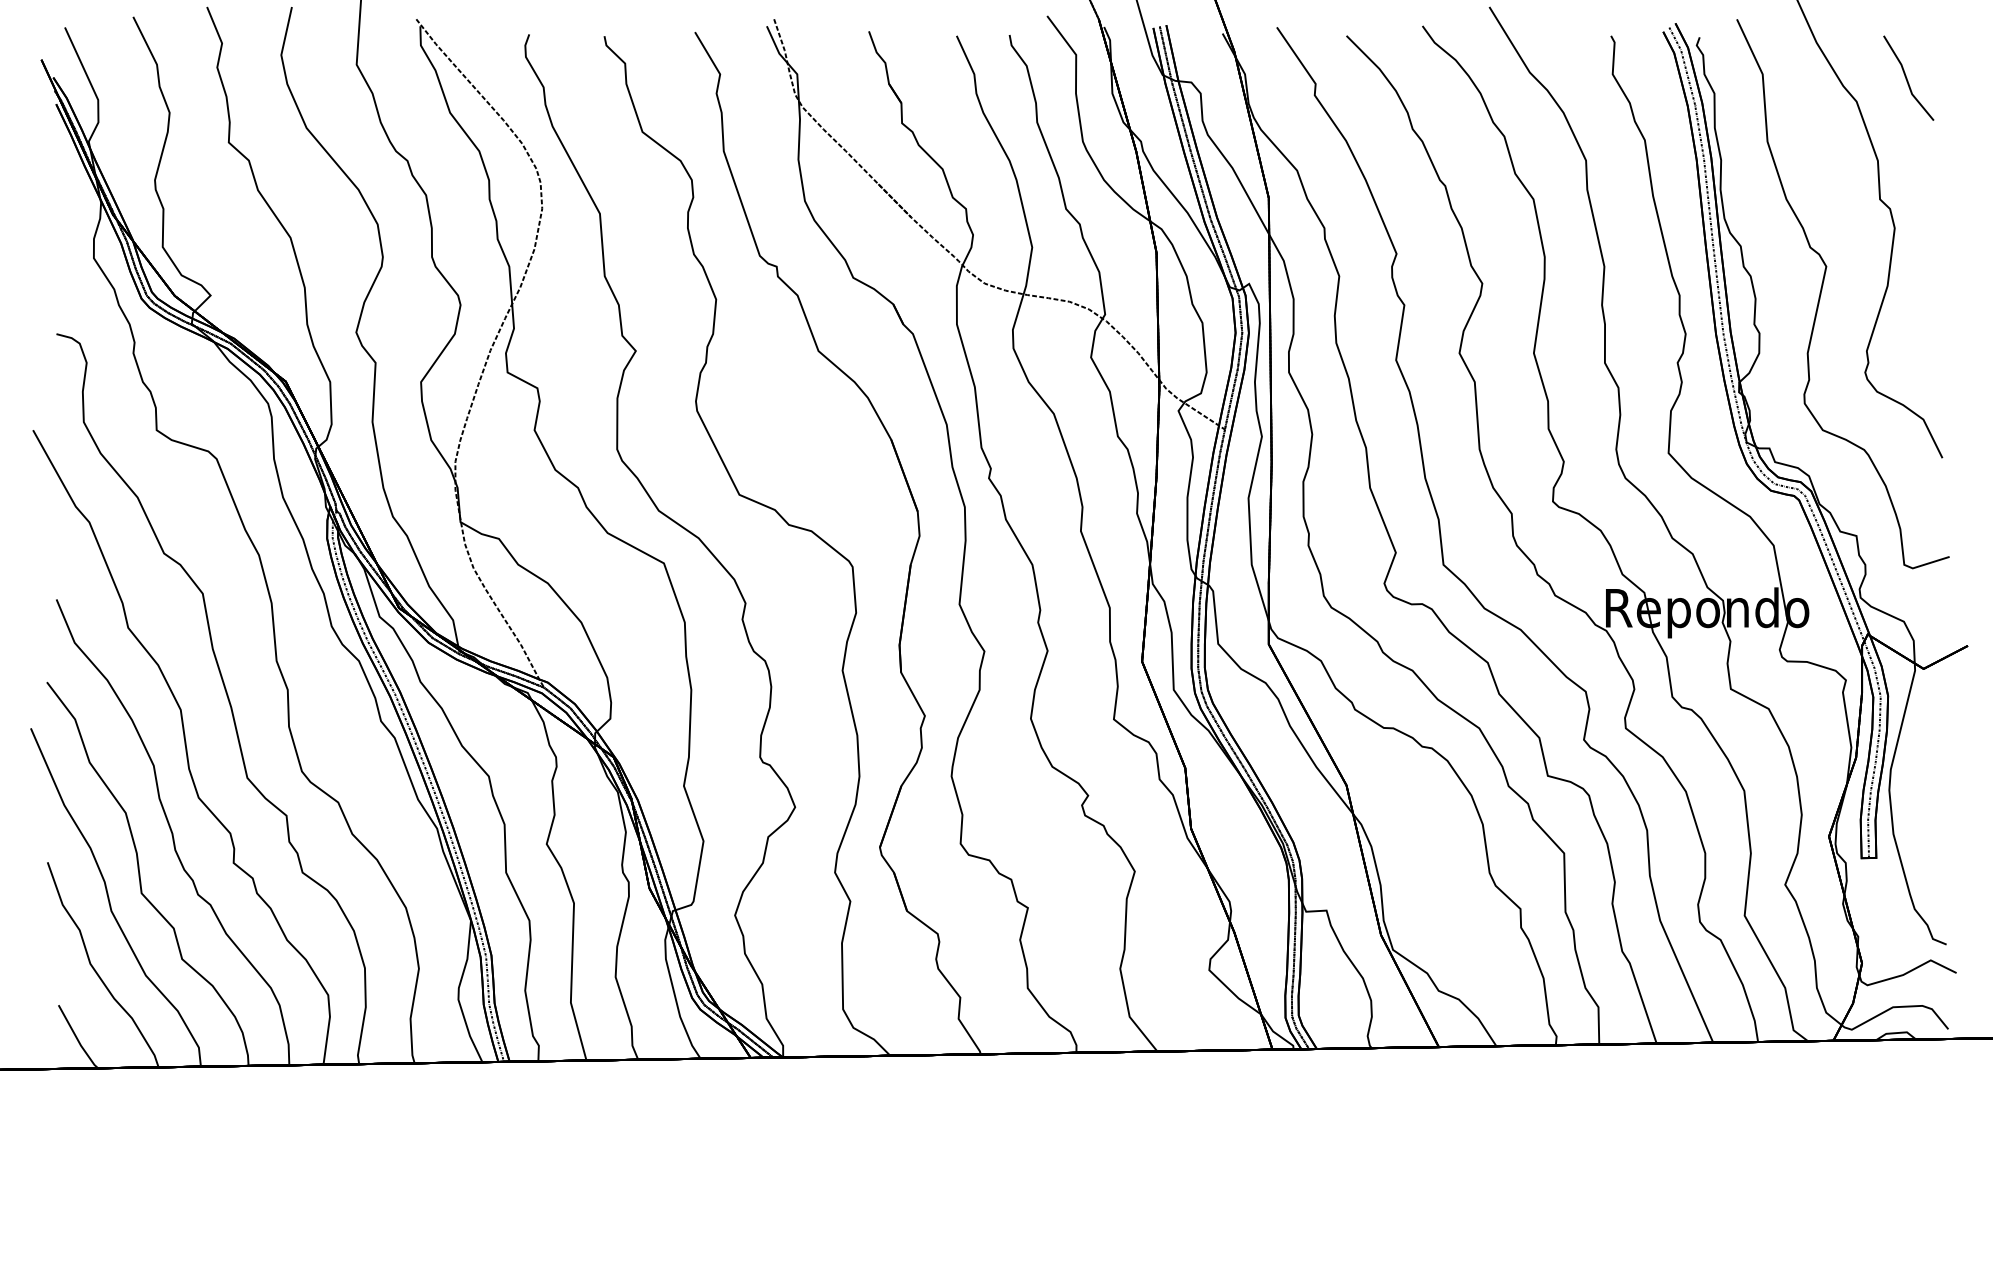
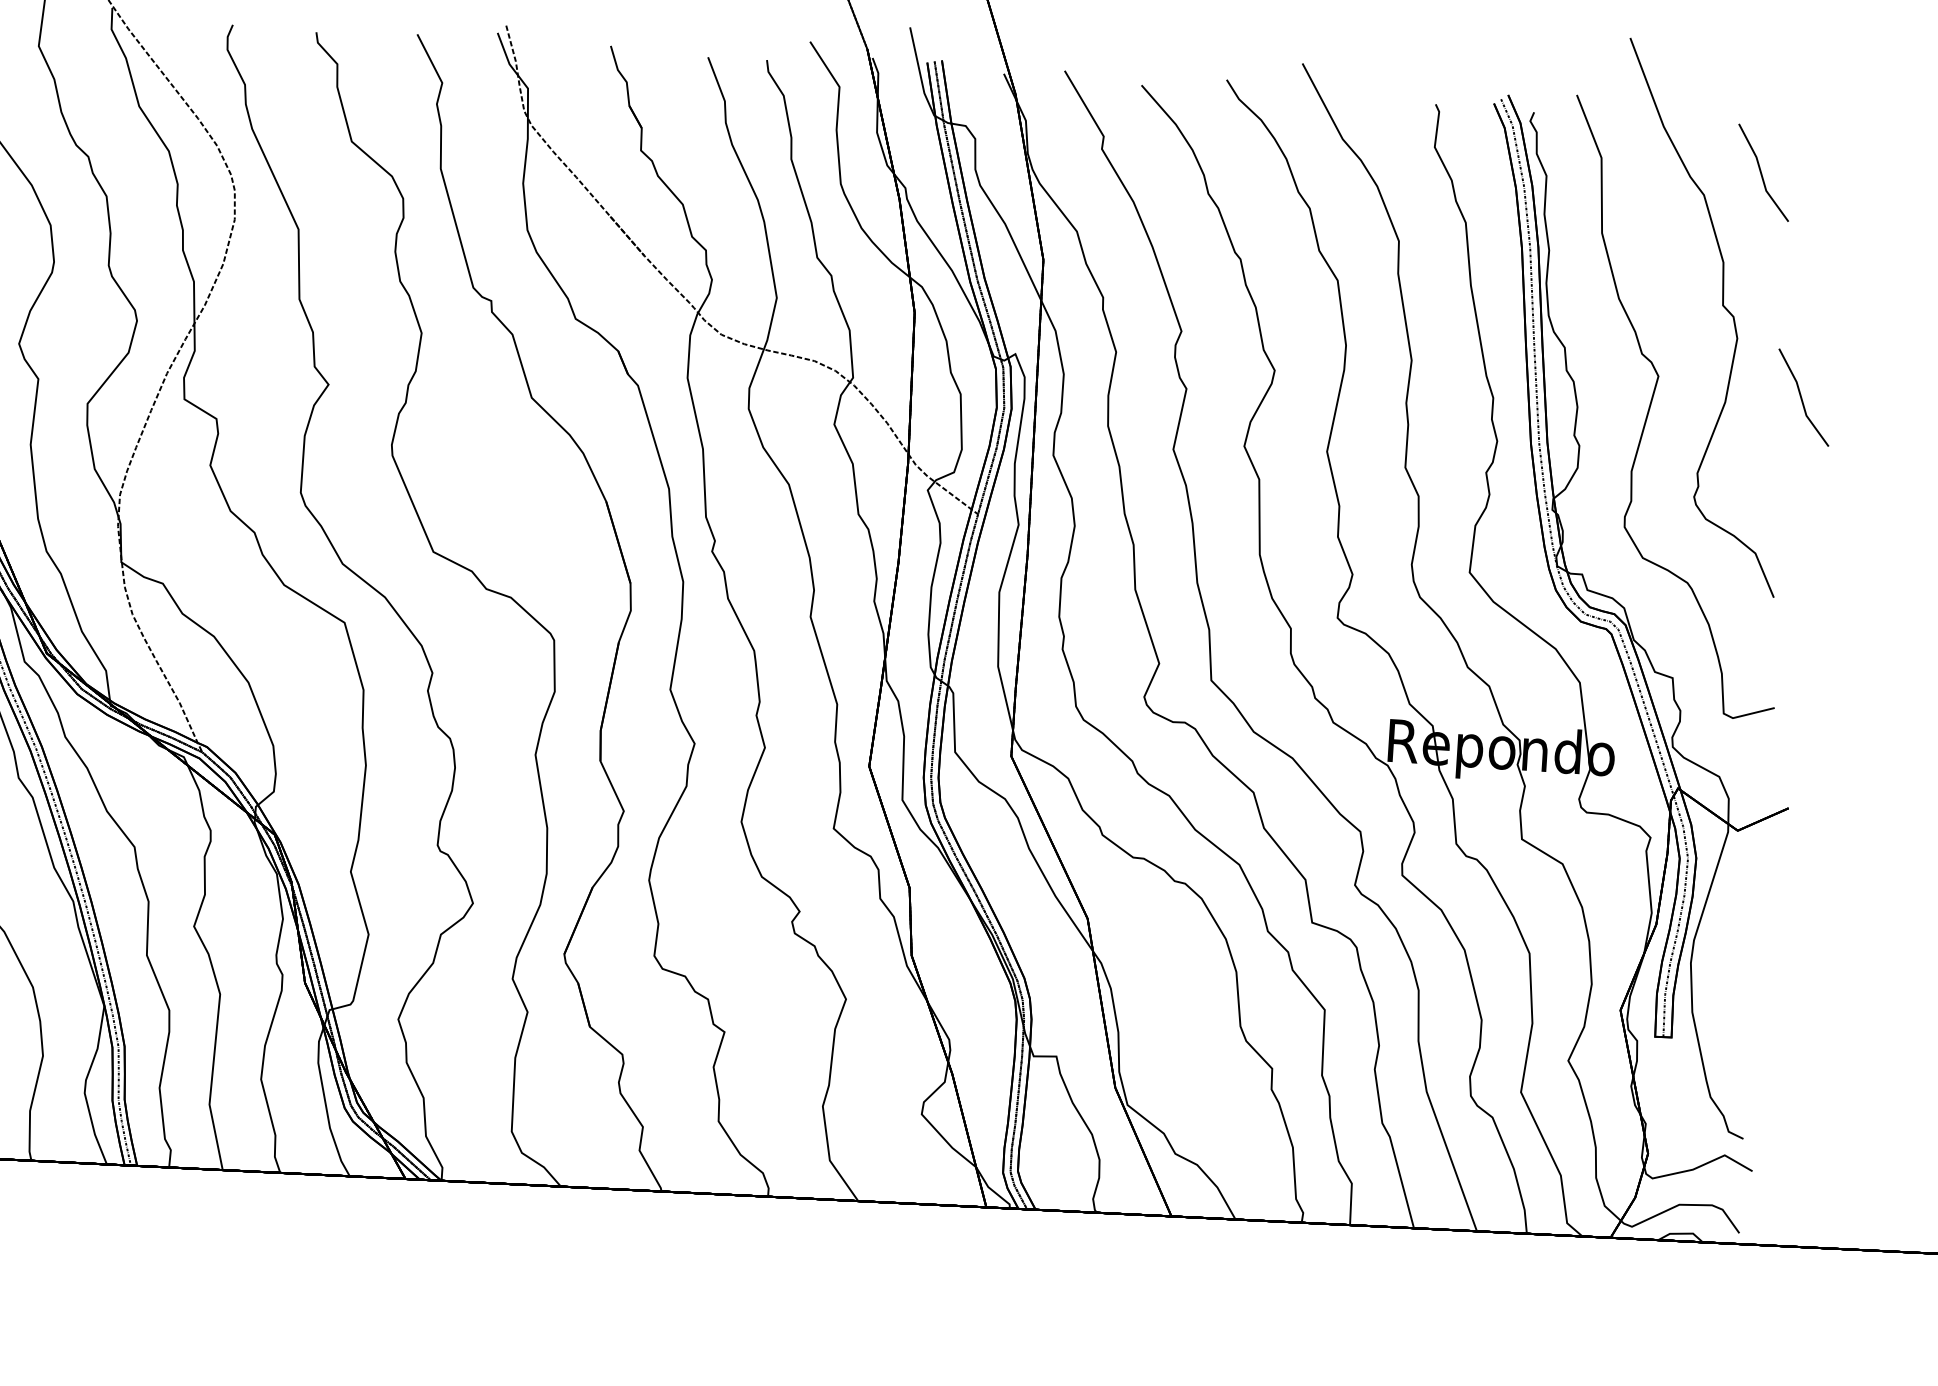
part: (1957, 276) -> (1803, 396), added

